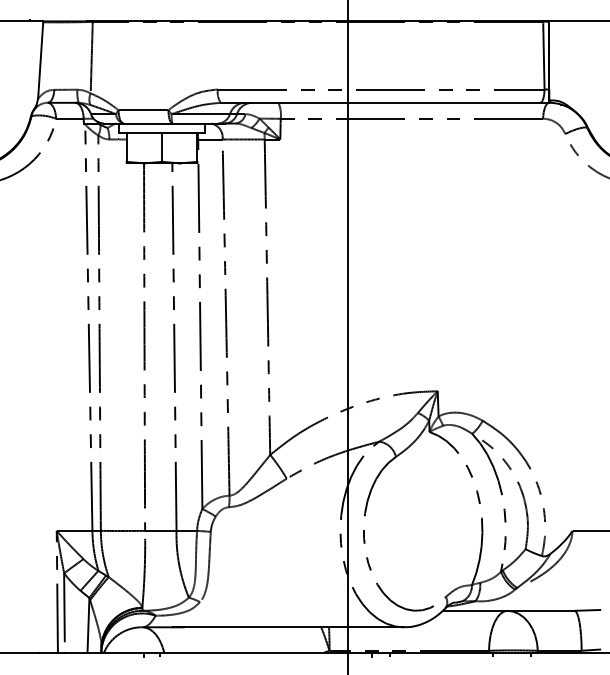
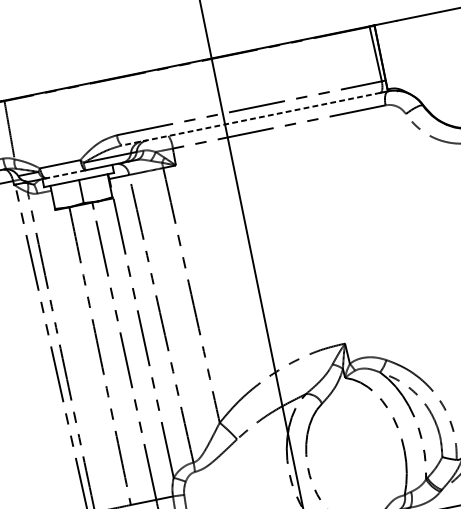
line: (380, 102) -> (251, 118), solid -> dashed
line: (147, 123) -> (65, 174), solid -> dashed

